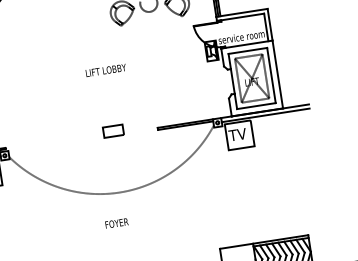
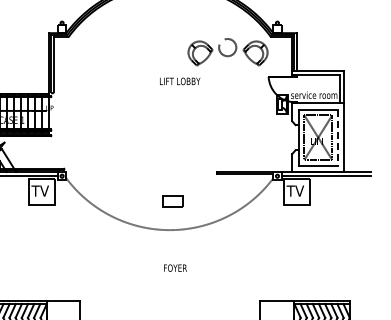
text: (106, 70) -> (180, 81), moved
line: (271, 75) -> (337, 137), solid -> dashed
part: (112, 131) -> (172, 201), moved
text: (116, 222) -> (175, 267), moved

